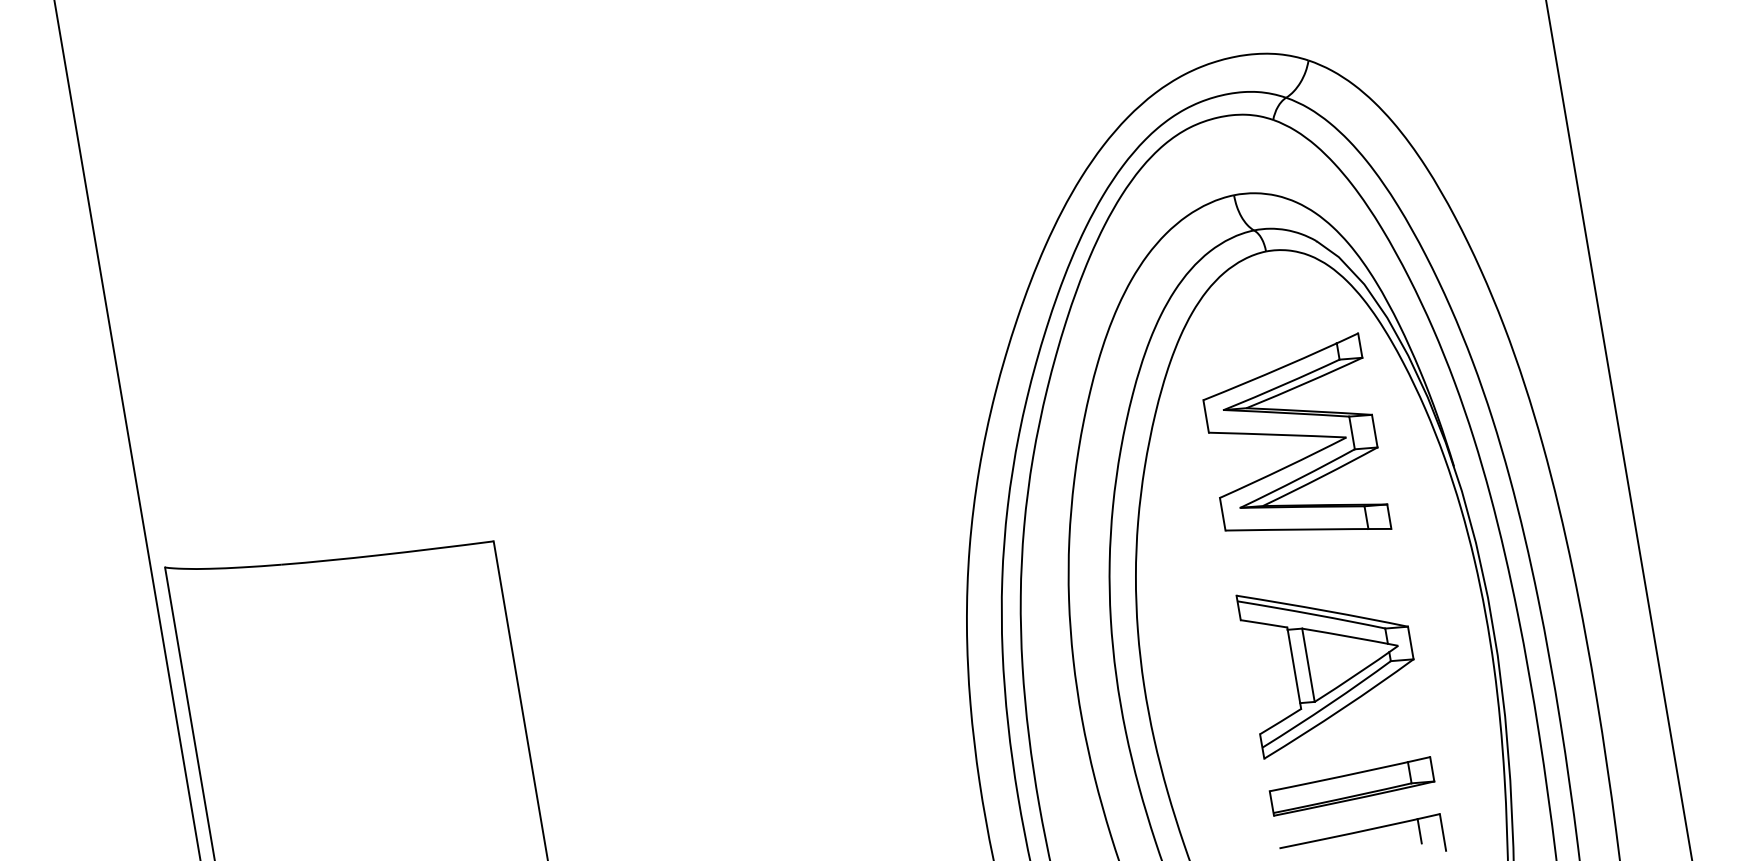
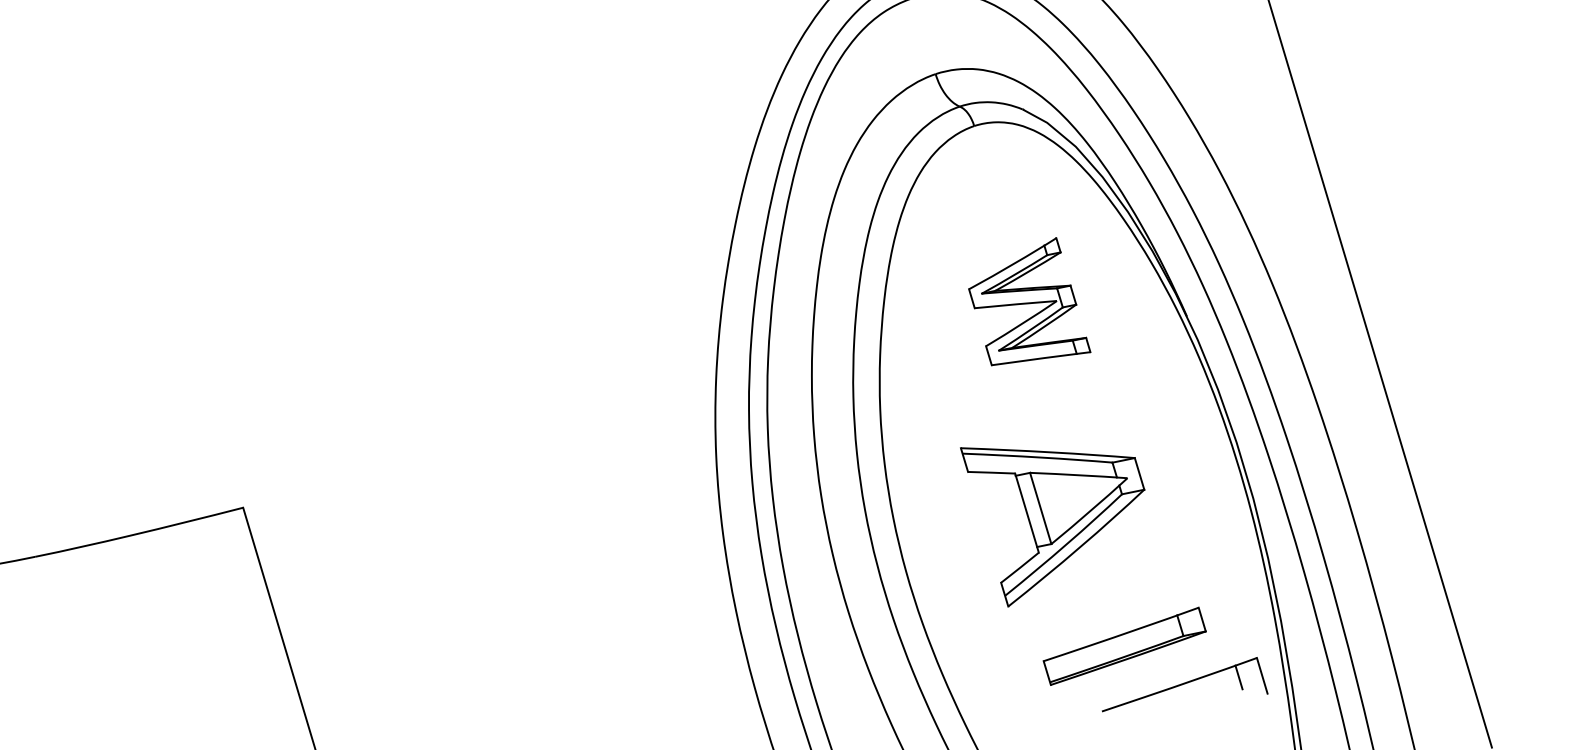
part: (1297, 431) -> (1027, 300), size x0.6
part: (1324, 676) -> (1058, 517), moved
part: (1362, 832) -> (1182, 685), moved

